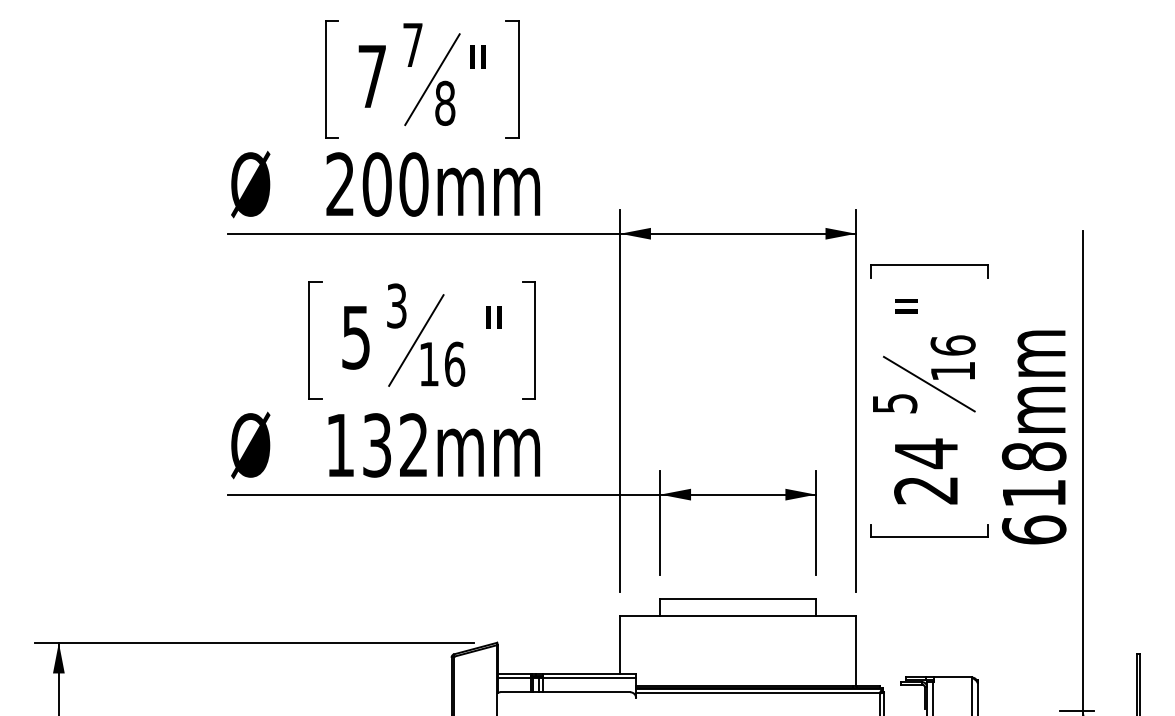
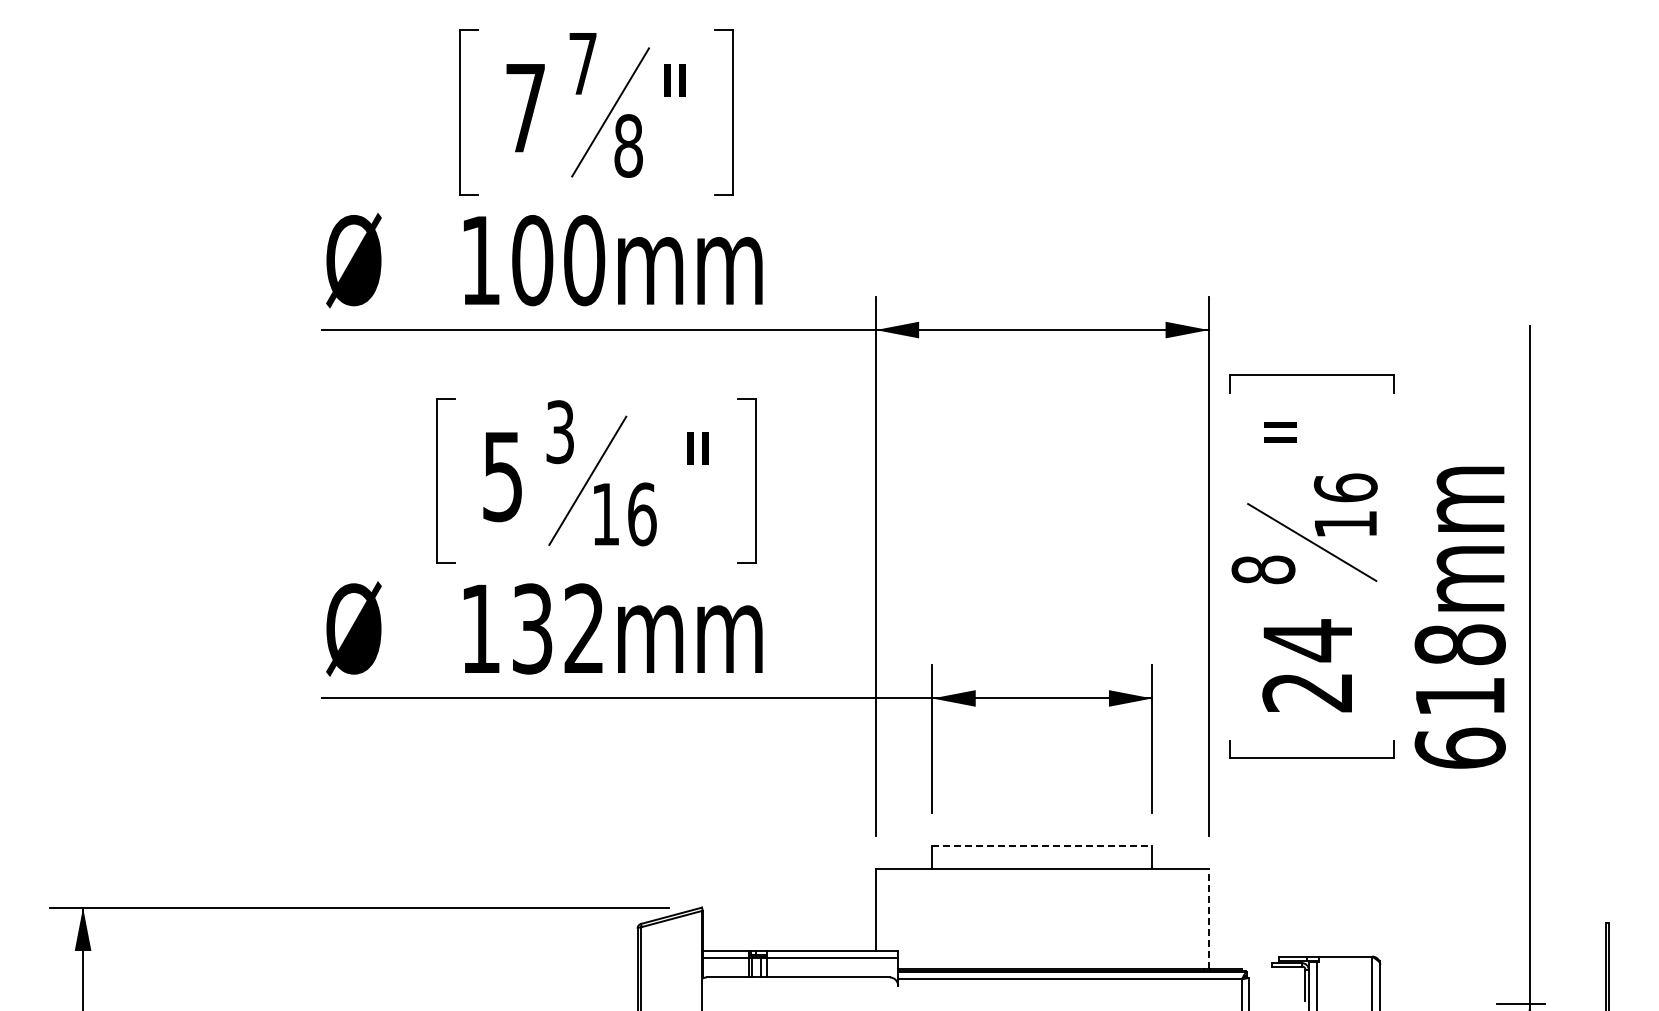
text: (340, 183) -> (480, 259), 200mm -> 100mm
text: (894, 403) -> (1263, 569), 5 -> 8
line: (738, 598) -> (1042, 845), solid -> dashed
line: (855, 651) -> (1208, 919), solid -> dashed

